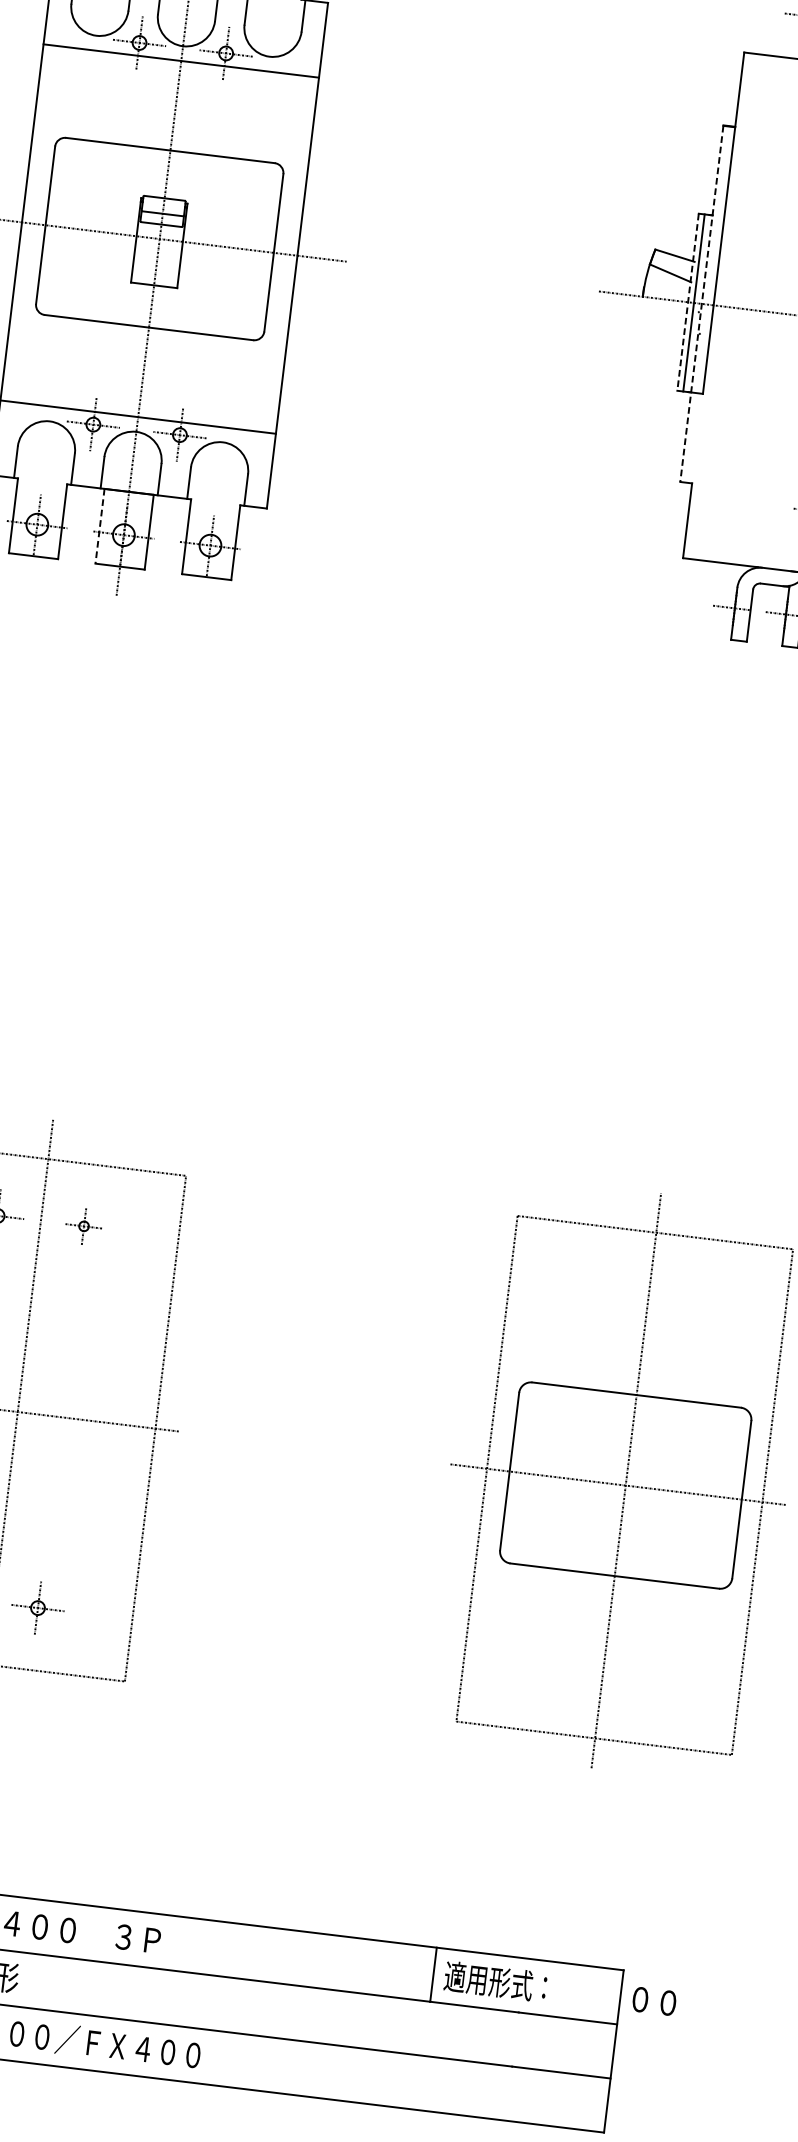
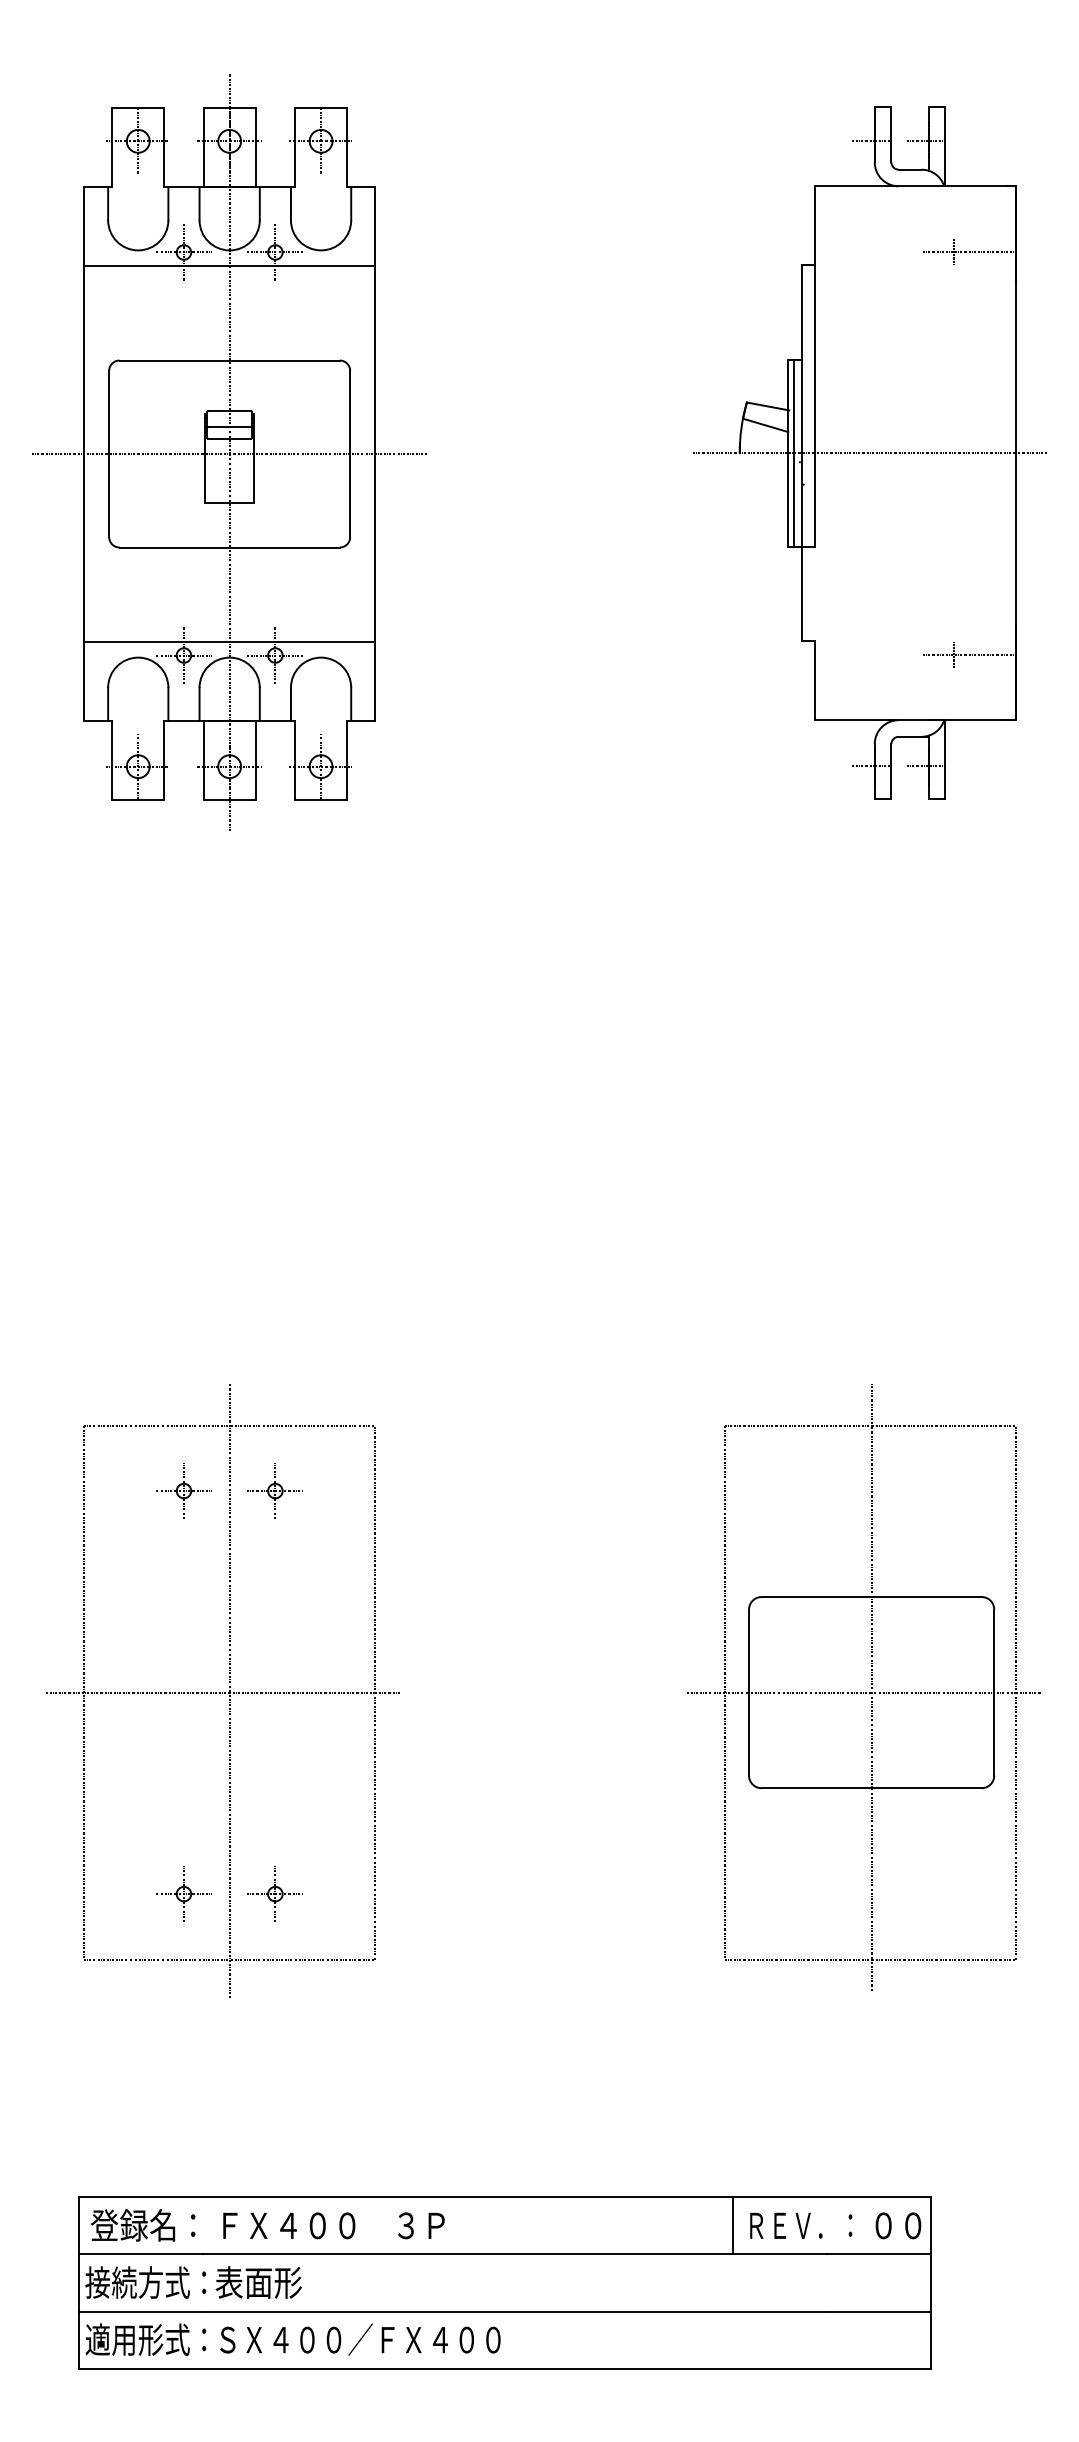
line: (688, 302) -> (787, 453), dashed -> solid
line: (702, 304) -> (802, 453), dashed -> solid
line: (99, 526) -> (203, 760), dashed -> solid
part: (83, 1225) -> (274, 1490), size x1.43
text: (488, 1981) -> (791, 2225), 適用形式： -> ＲＥＶ．：
text: (654, 2001) -> (898, 2225), moved

